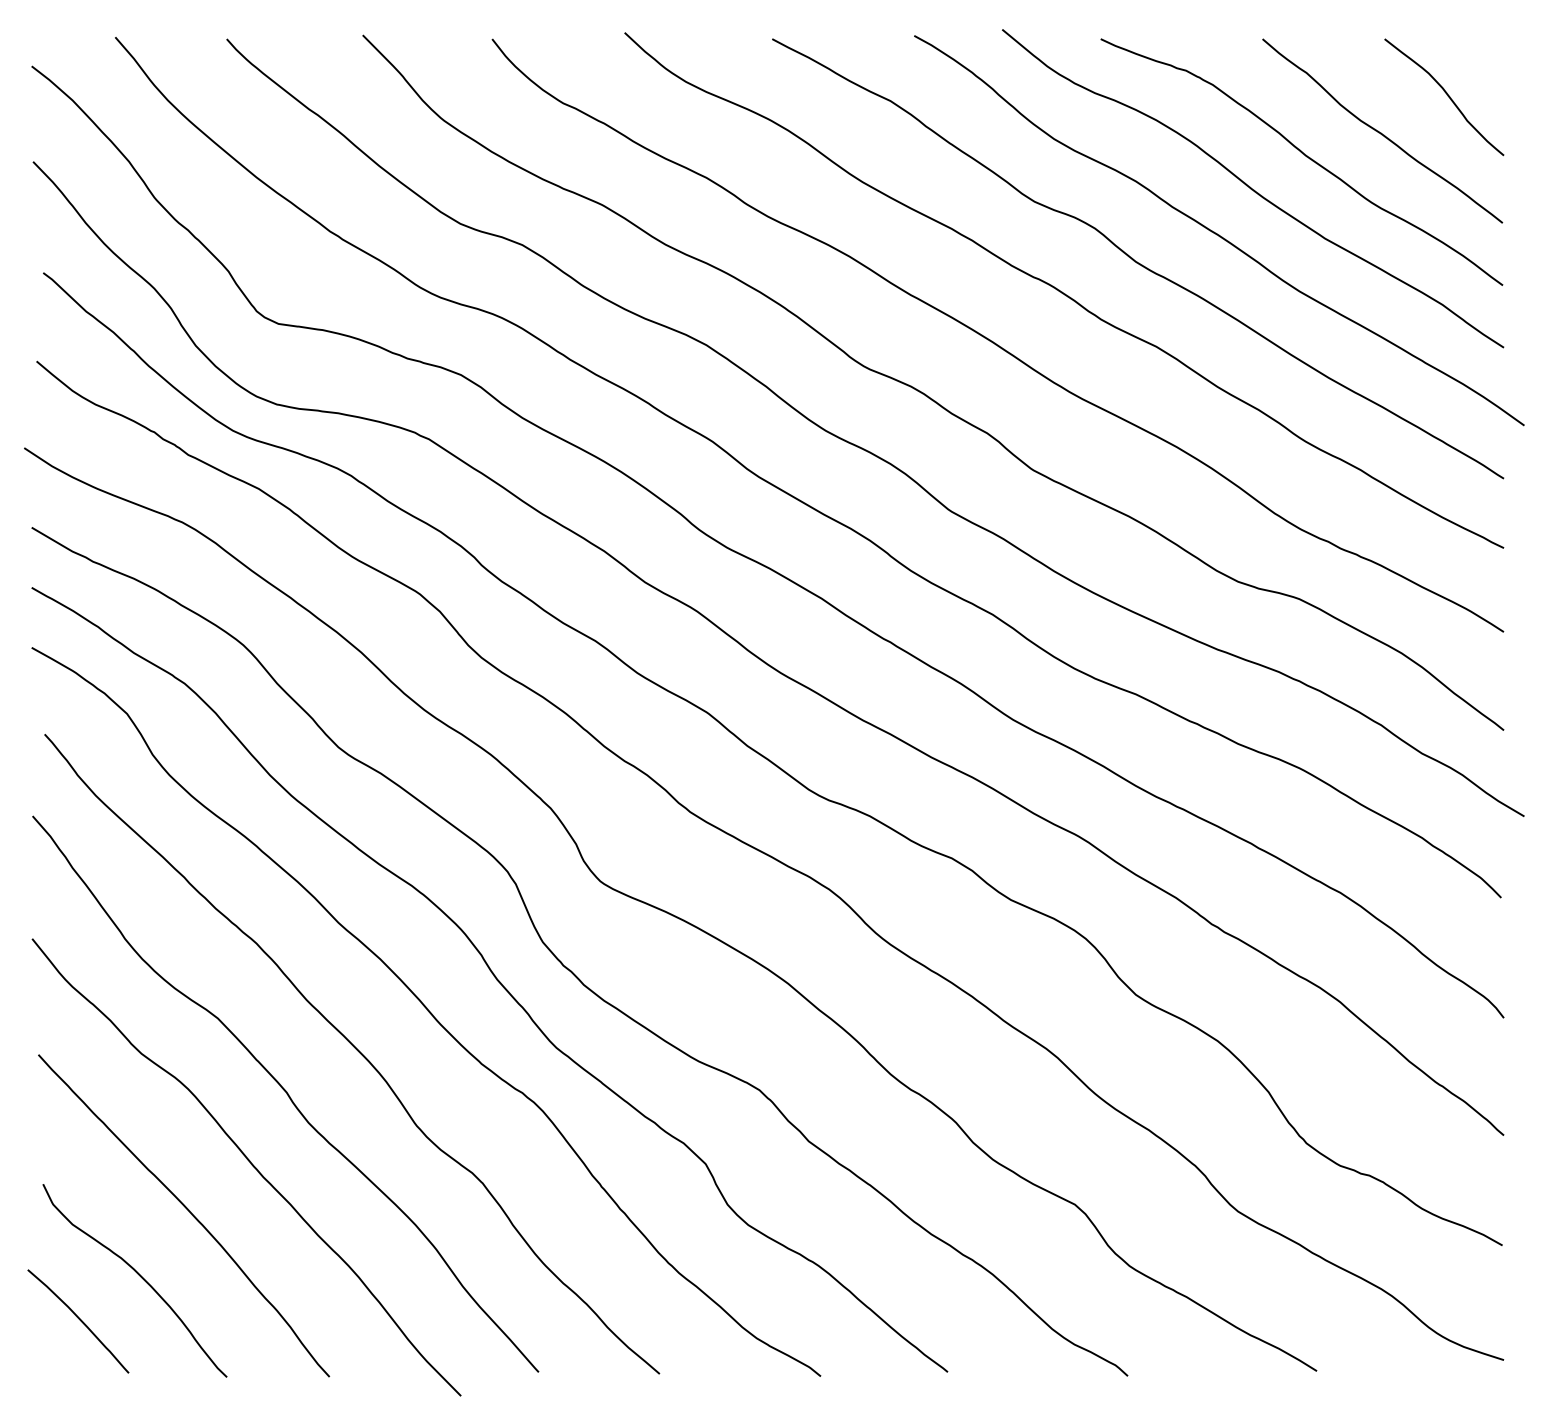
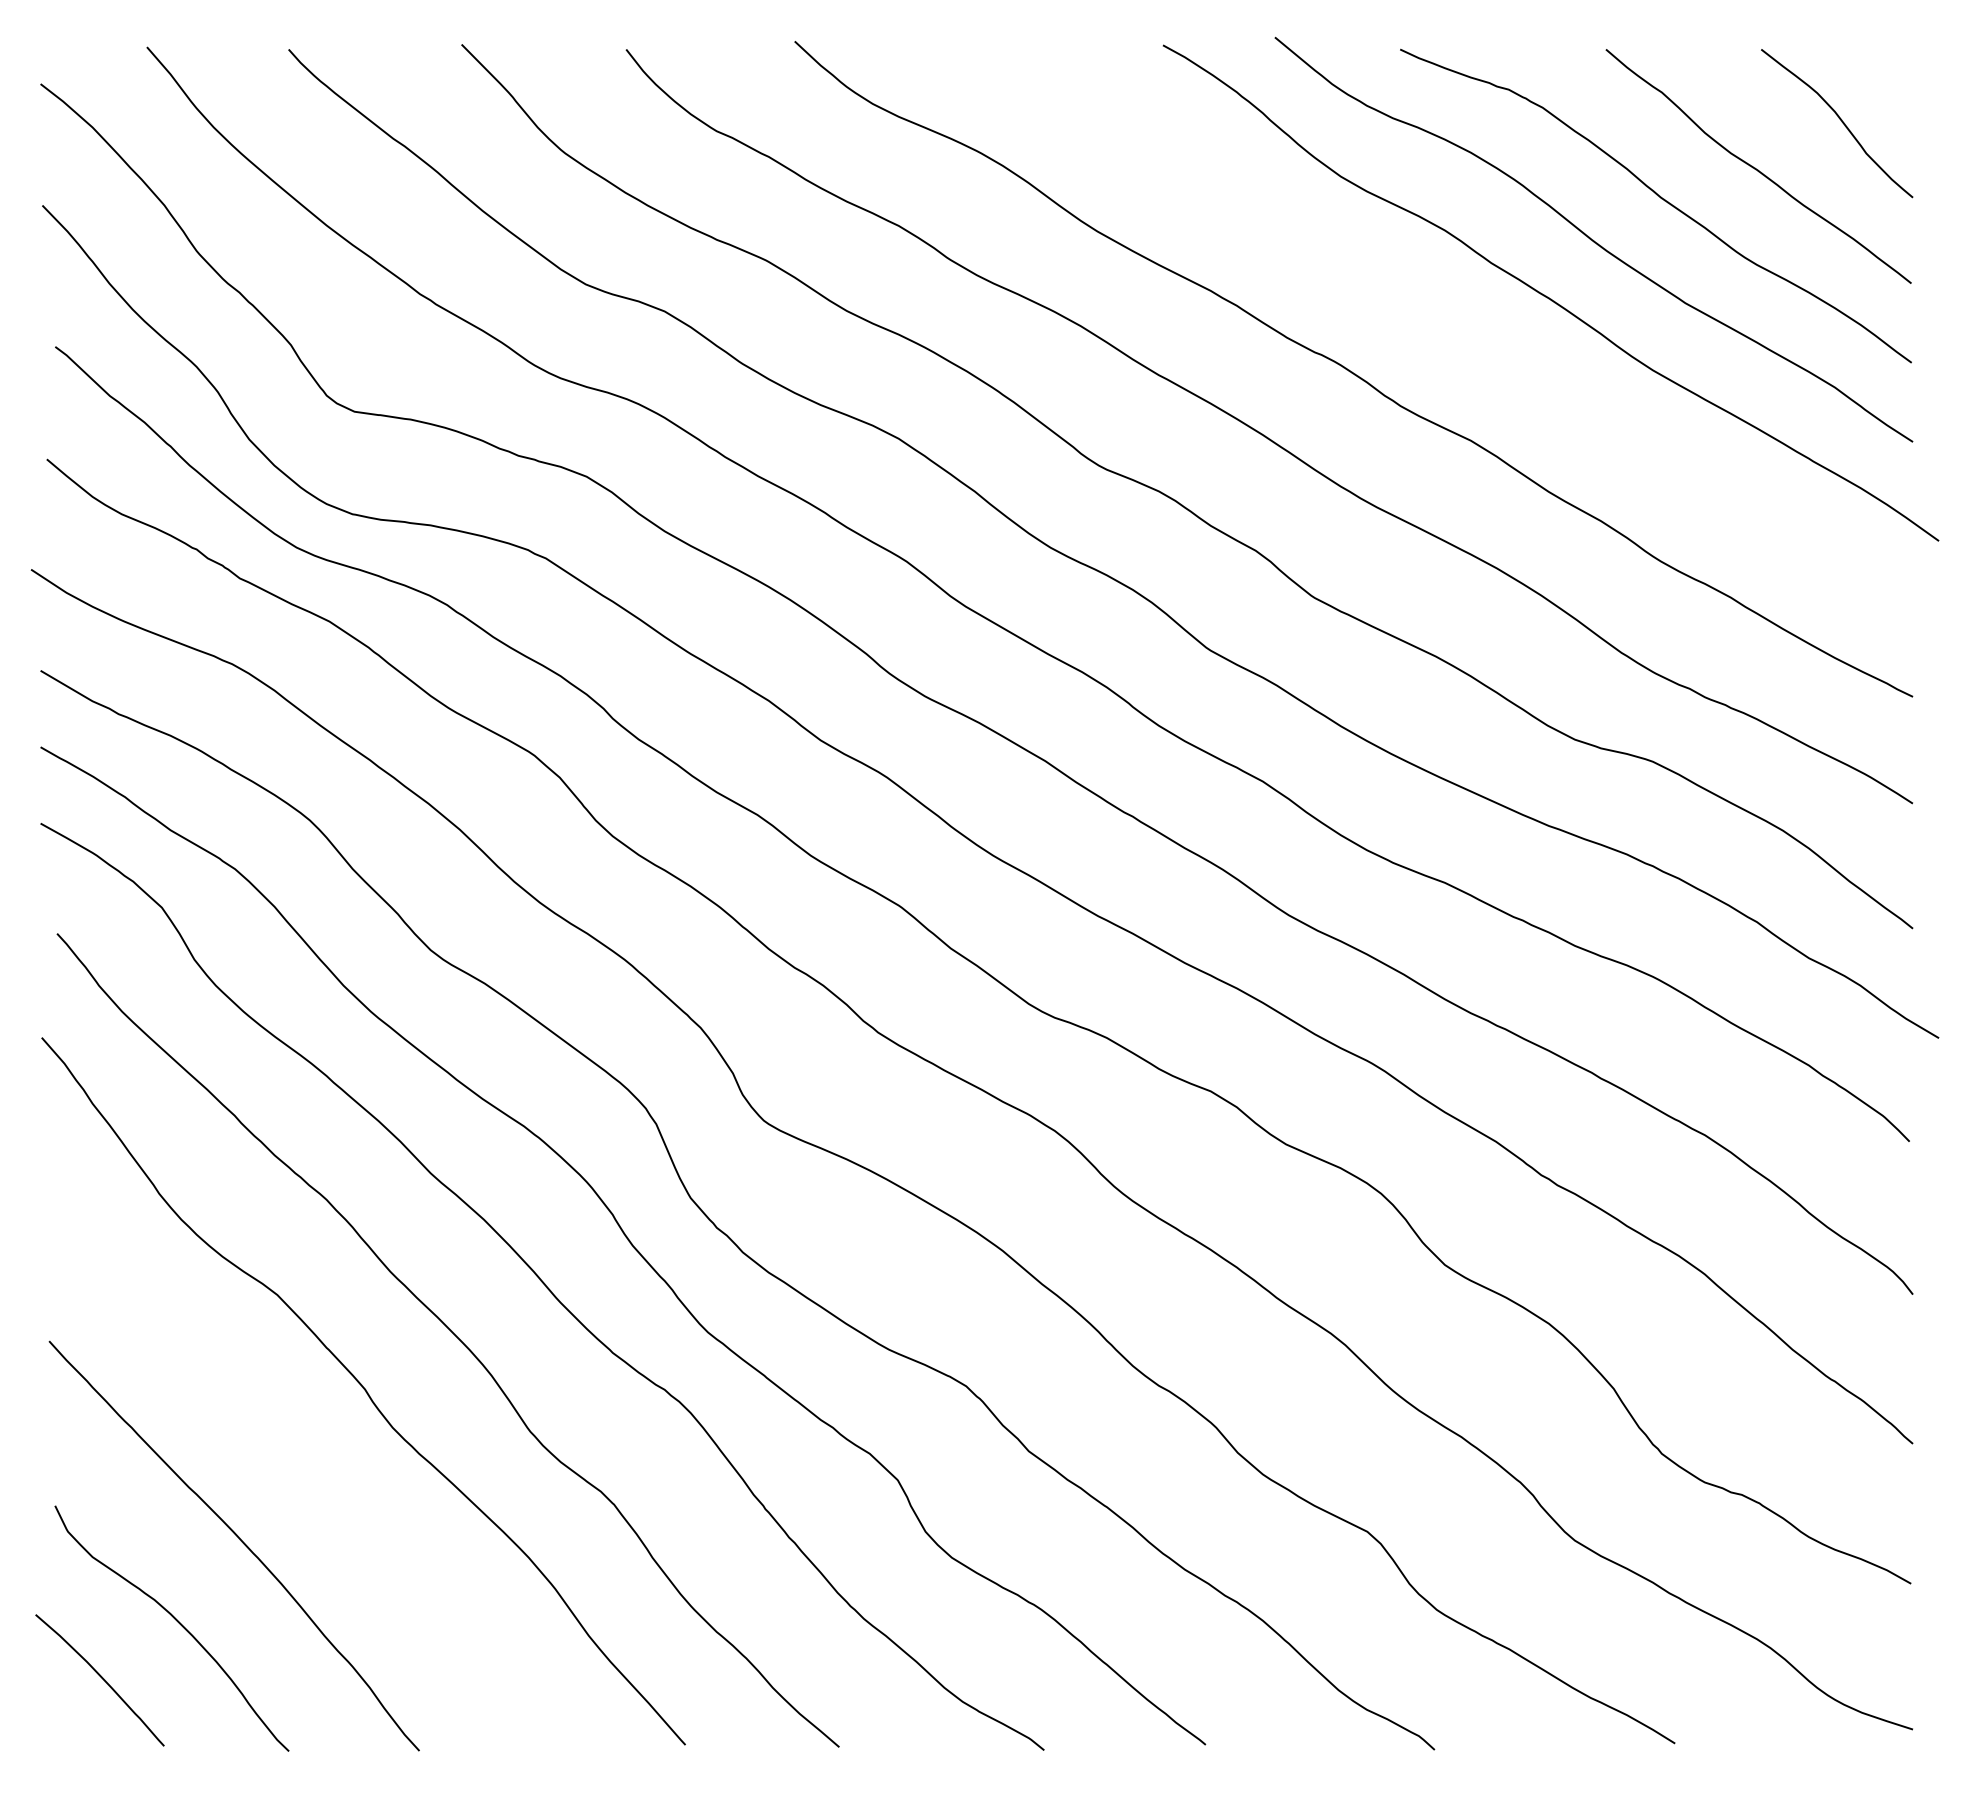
curve: (1137, 261) -> (1446, 332), removed
curve: (250, 1163) -> (318, 1479), removed

